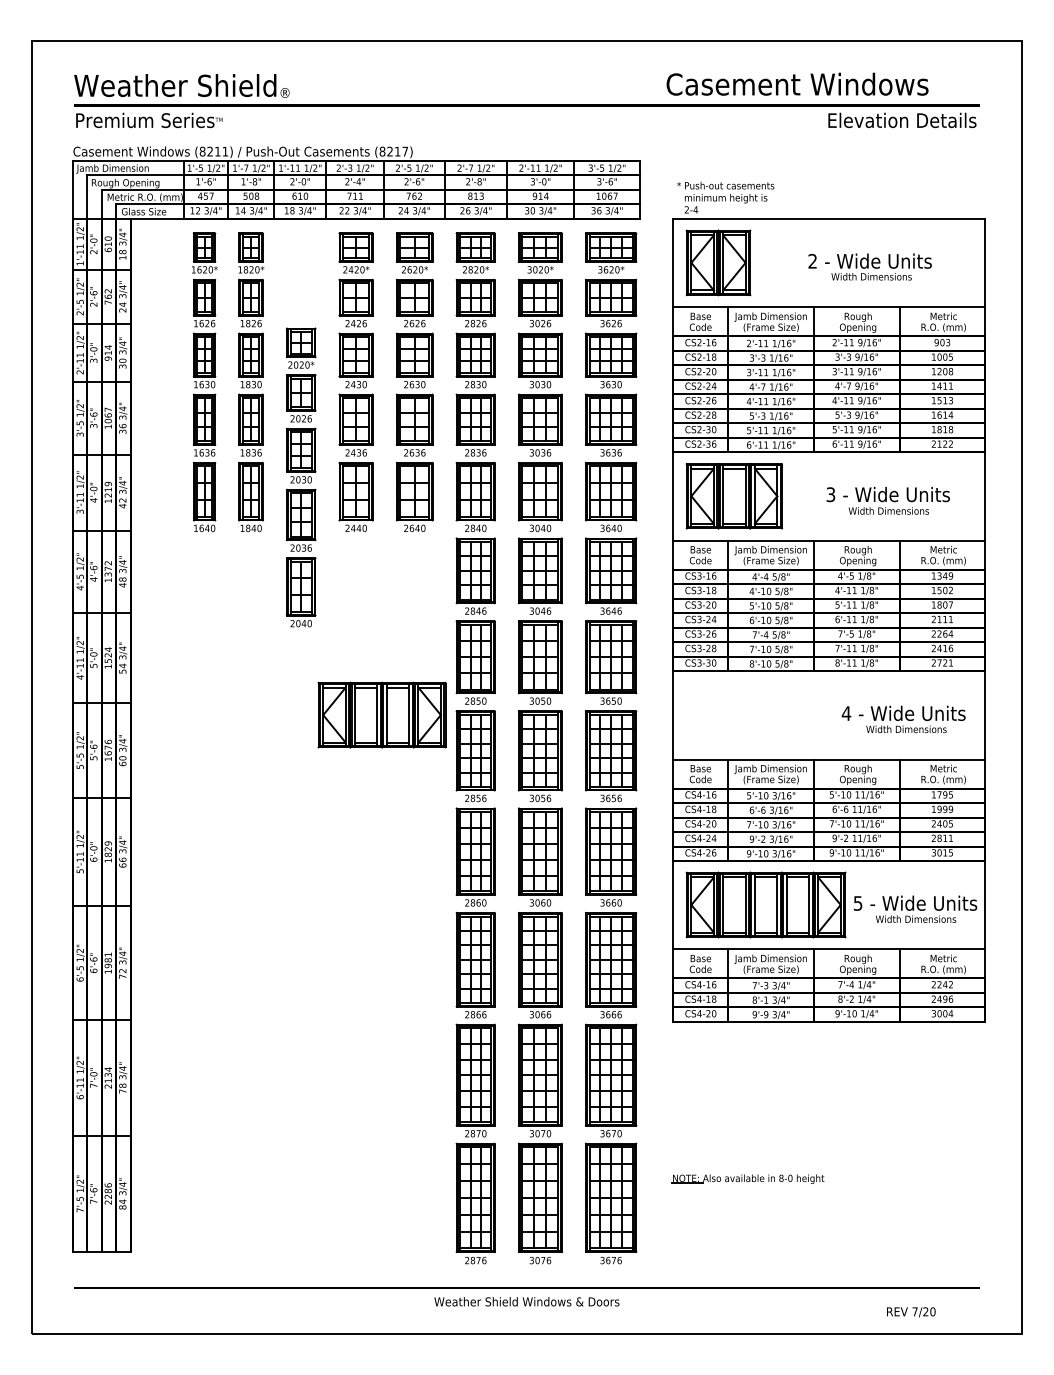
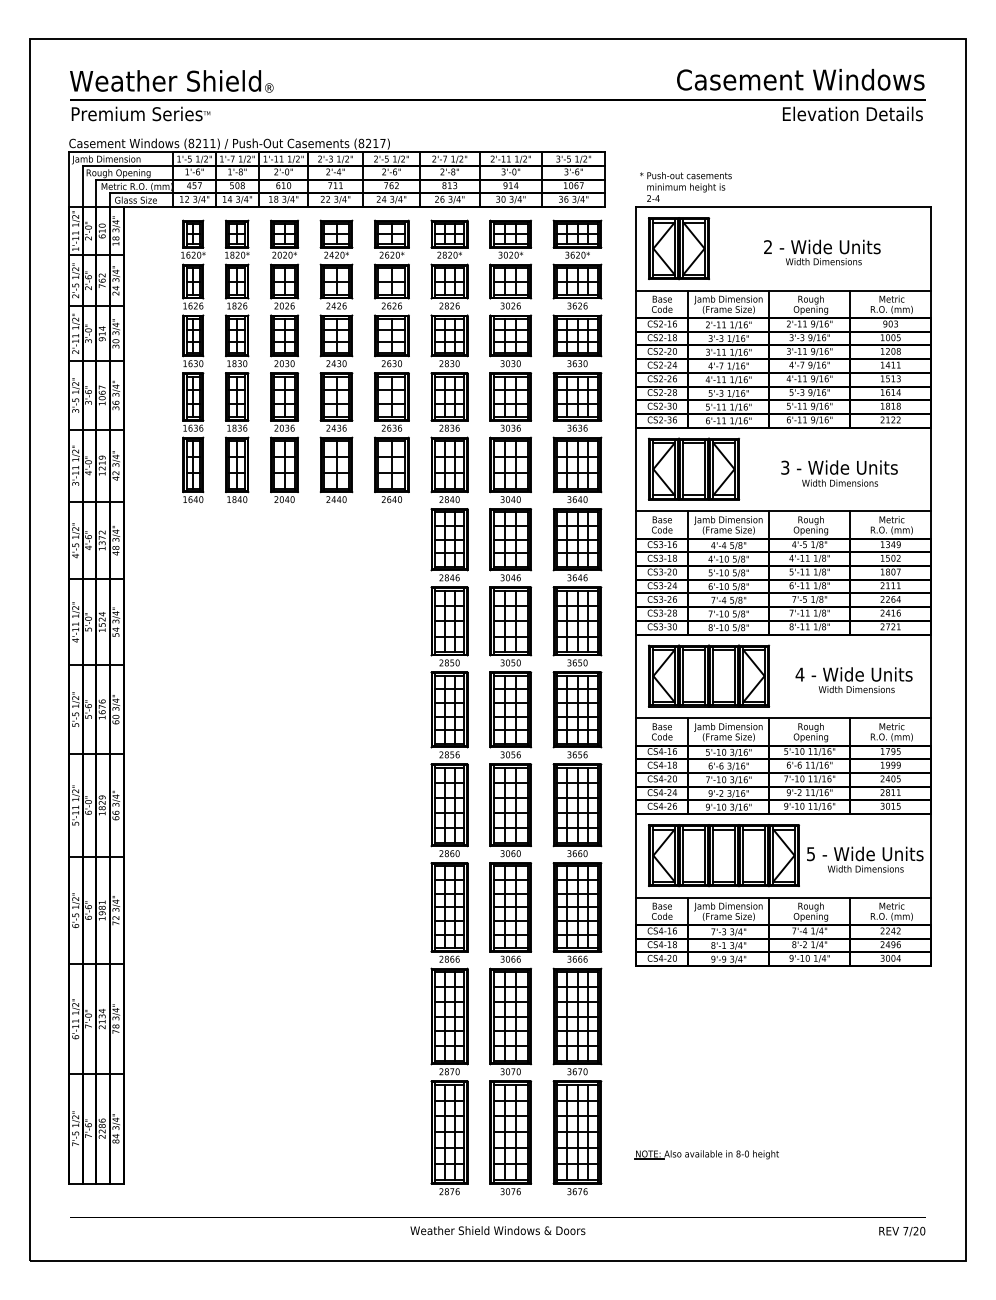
text: (797, 83) -> (800, 79), moved
part: (301, 477) -> (284, 361), moved
part: (381, 714) -> (708, 675), moved
part: (747, 1178) -> (706, 1154), moved
text: (911, 1312) -> (902, 1231), moved

